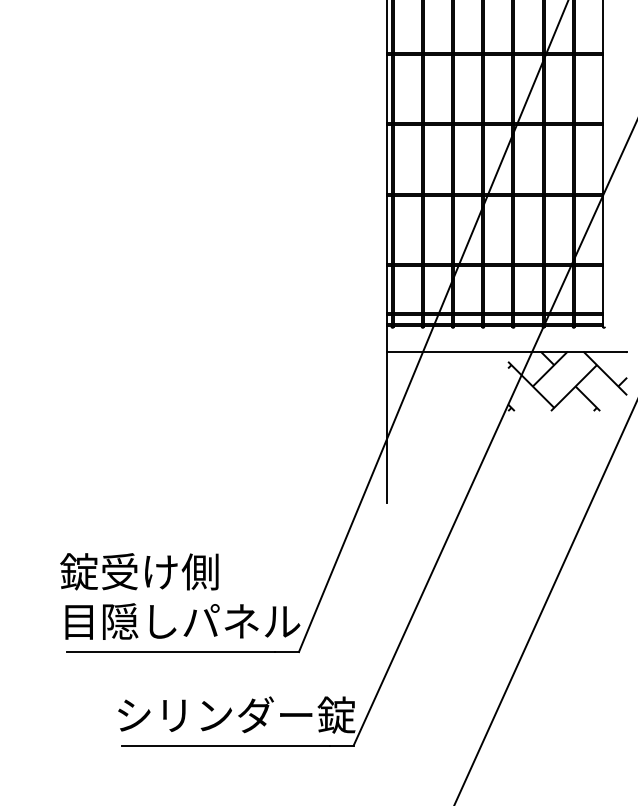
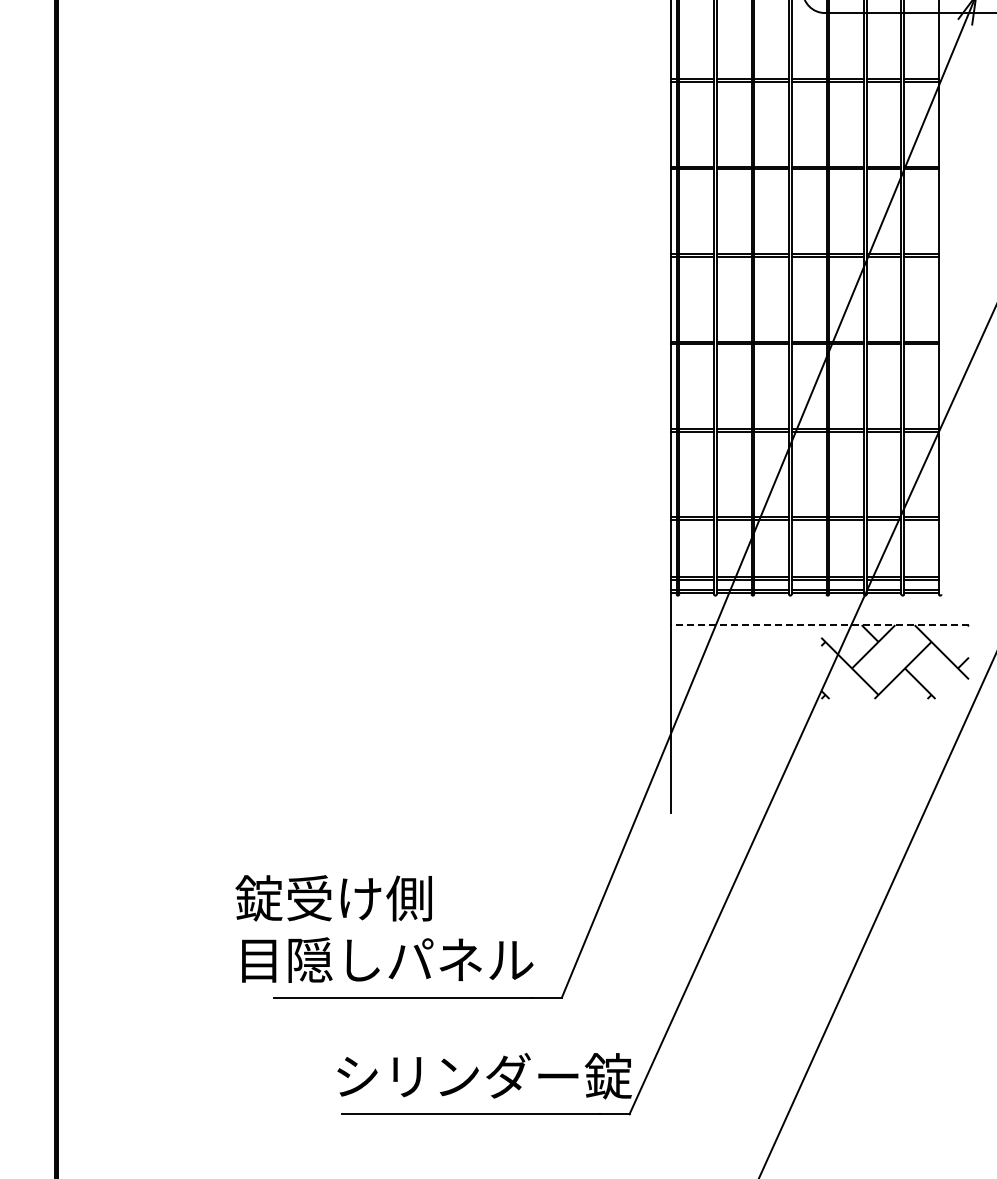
line: (507, 351) -> (820, 625), solid -> dashed
text: (180, 596) -> (384, 928), moved

